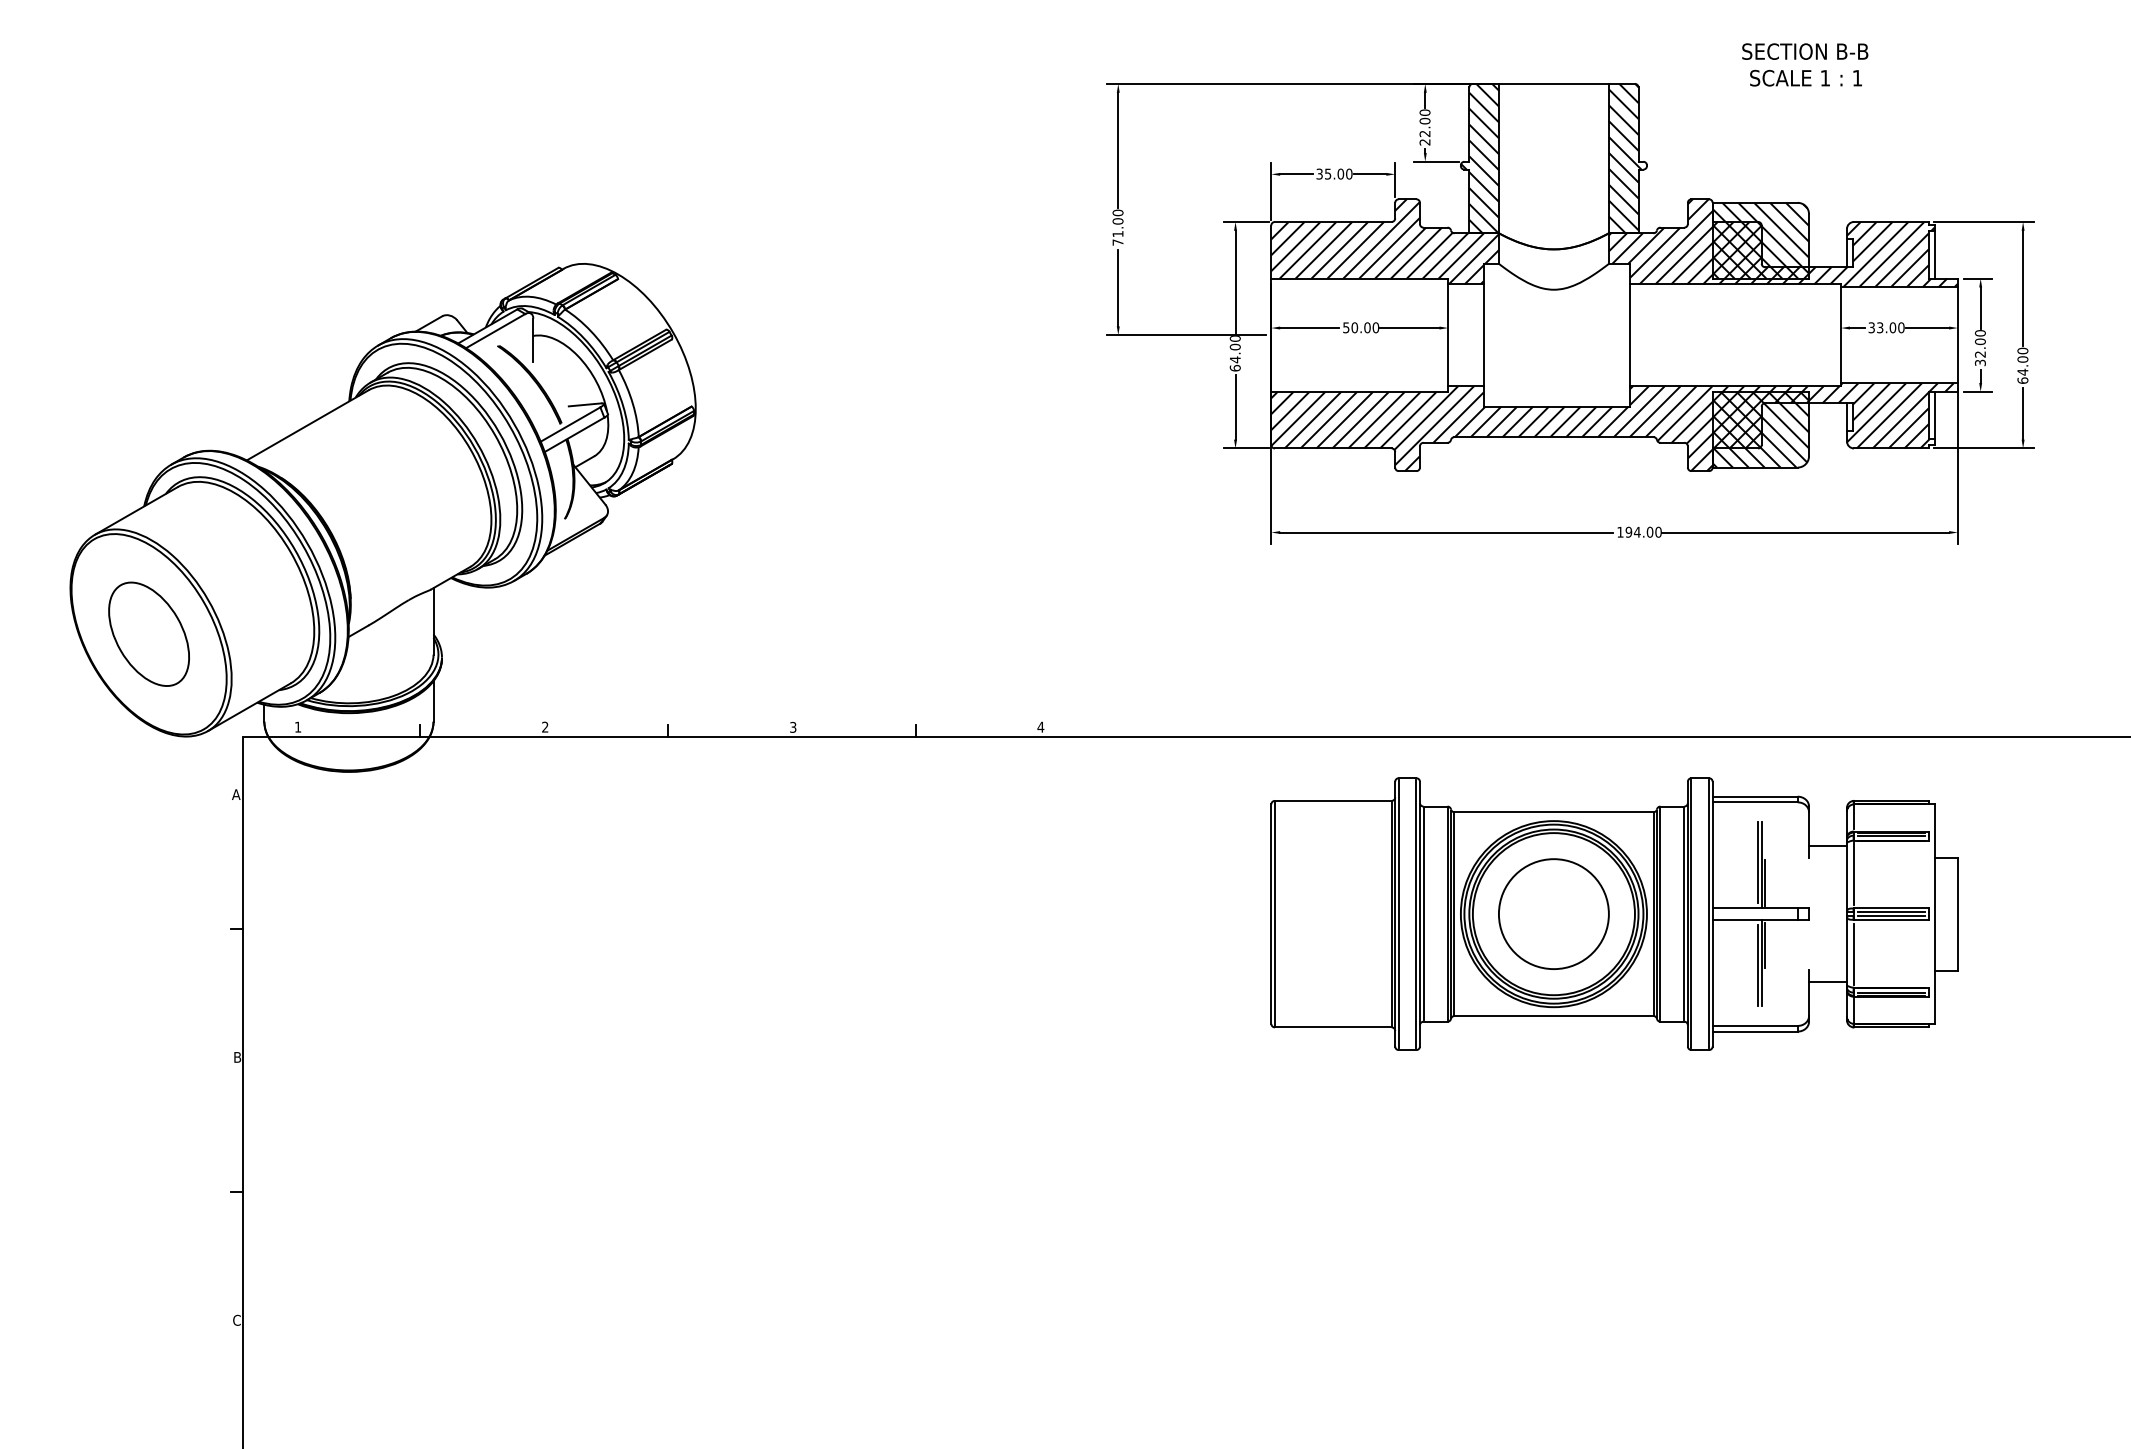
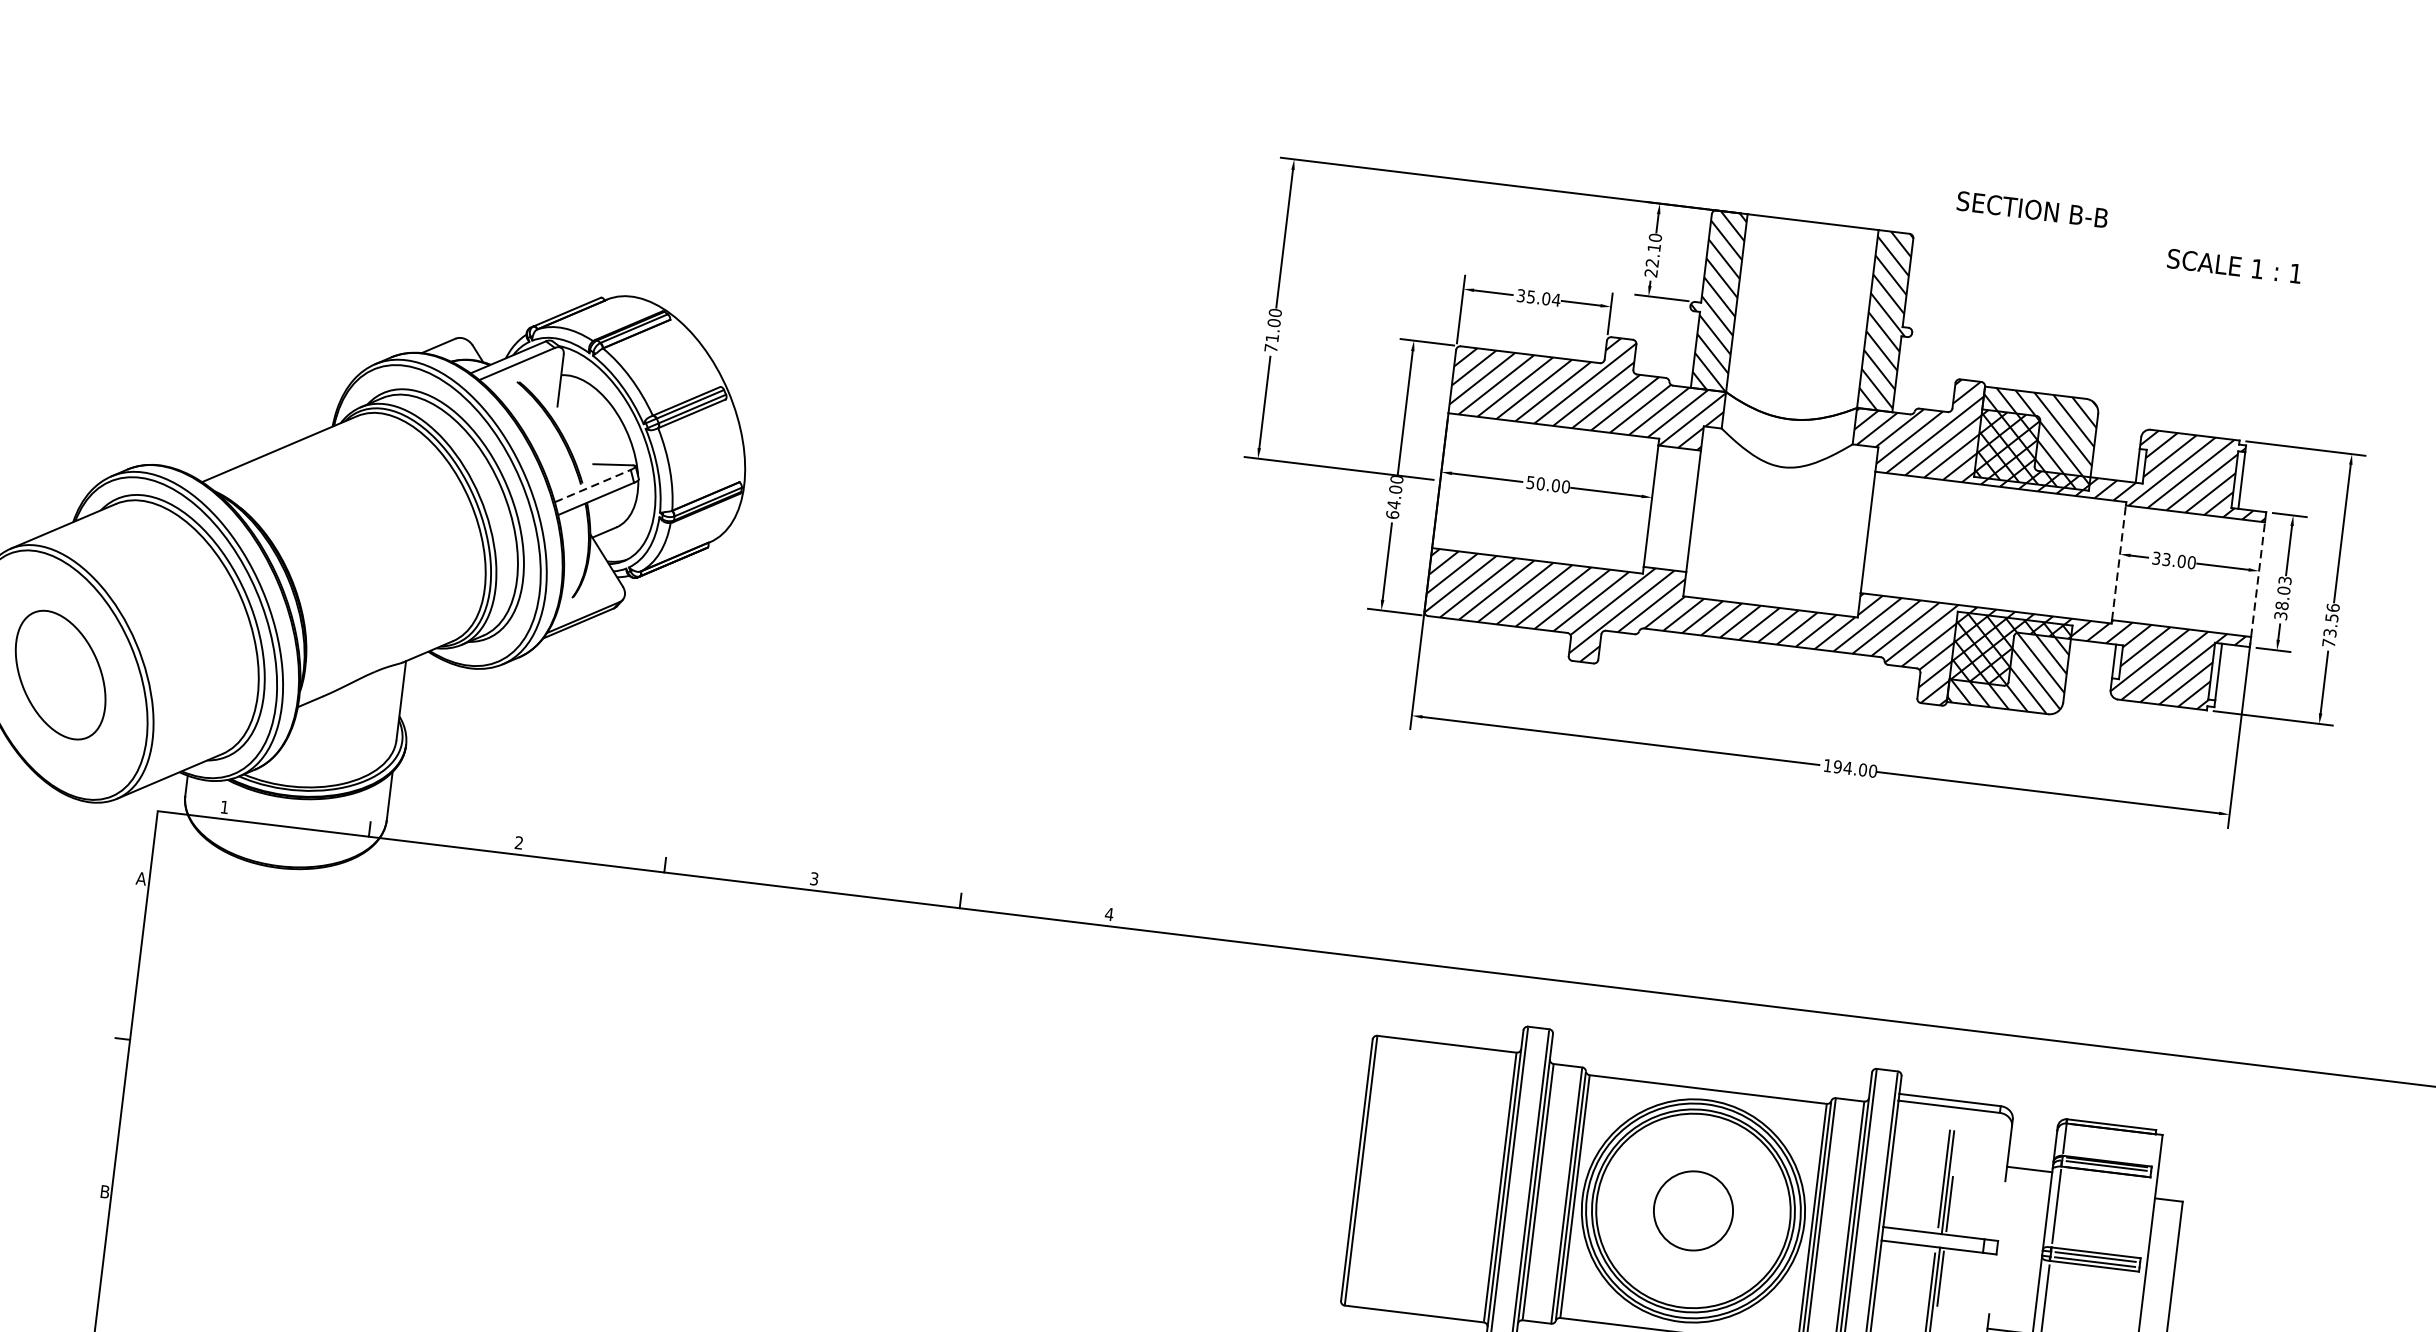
text: (1805, 51) -> (2032, 209), moved
text: (1805, 78) -> (2233, 266), moved
text: (1424, 120) -> (1653, 247), 22.00 -> 22.10
text: (1348, 173) -> (1555, 299), 35.00 -> 35.04
line: (1841, 334) -> (2119, 562), solid -> dashed
line: (1957, 334) -> (2257, 578), solid -> dashed
text: (1980, 343) -> (2283, 592), 32.00 -> 38.03
text: (2022, 365) -> (2330, 625), 64.00 -> 73.56
line: (571, 424) -> (593, 486), solid -> dashed
circle: (1553, 914) -> (1692, 1211), size x0.6

